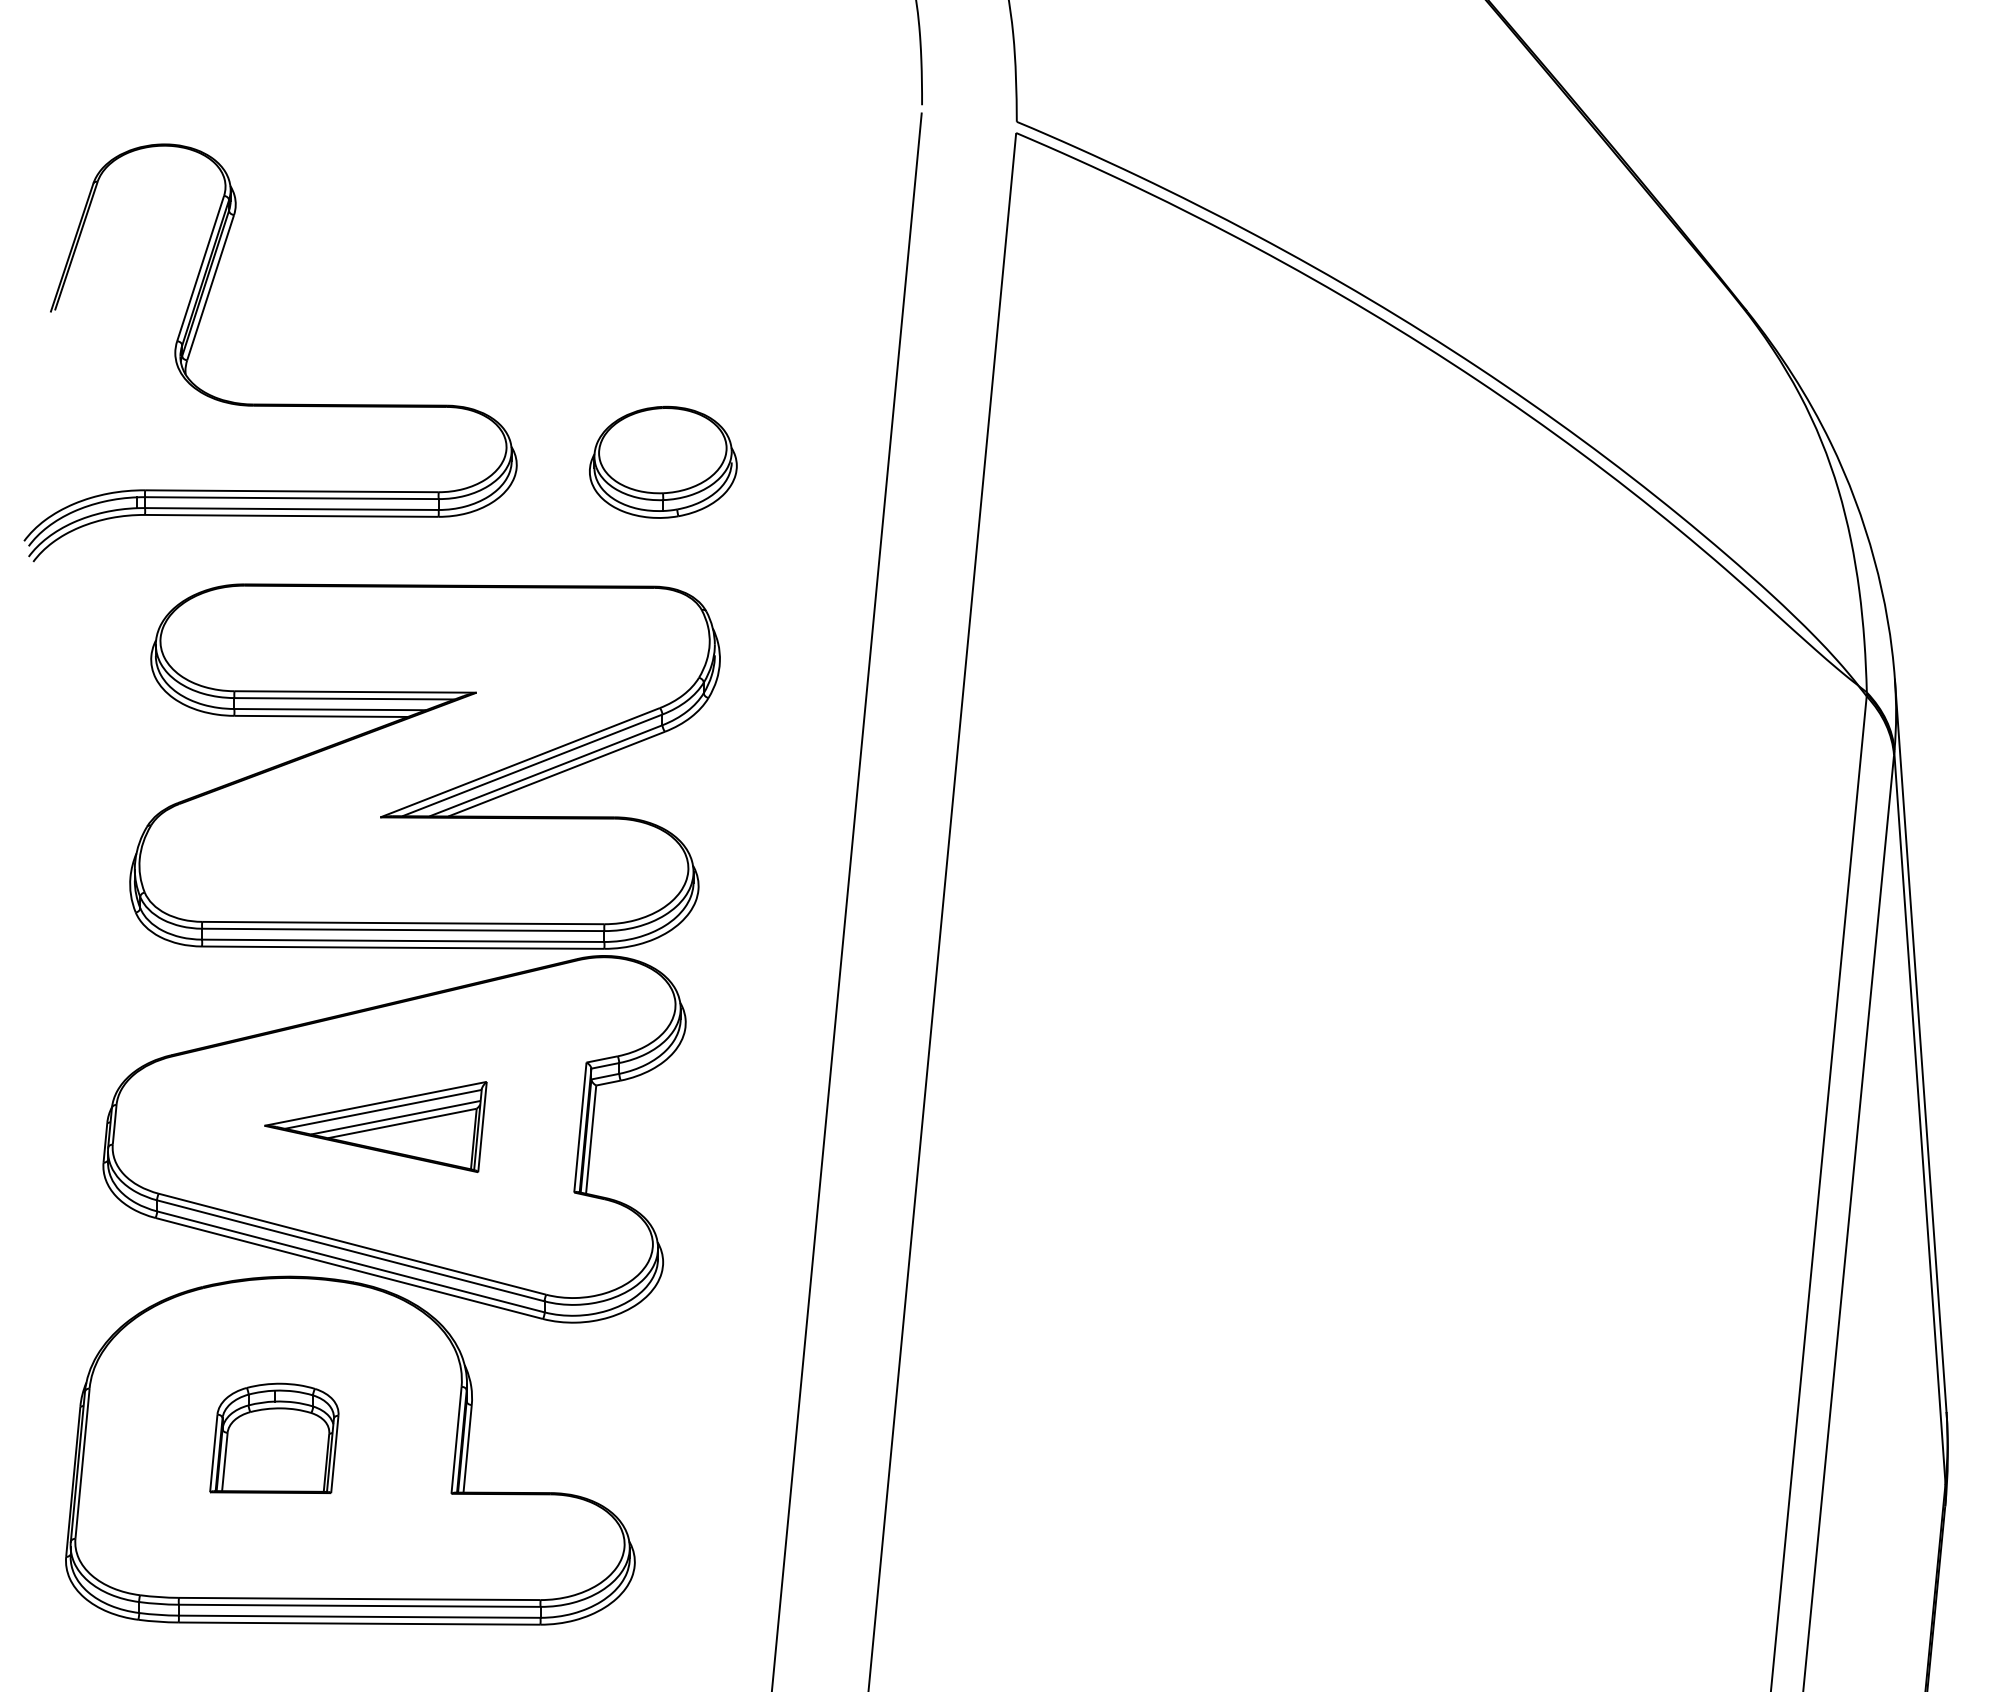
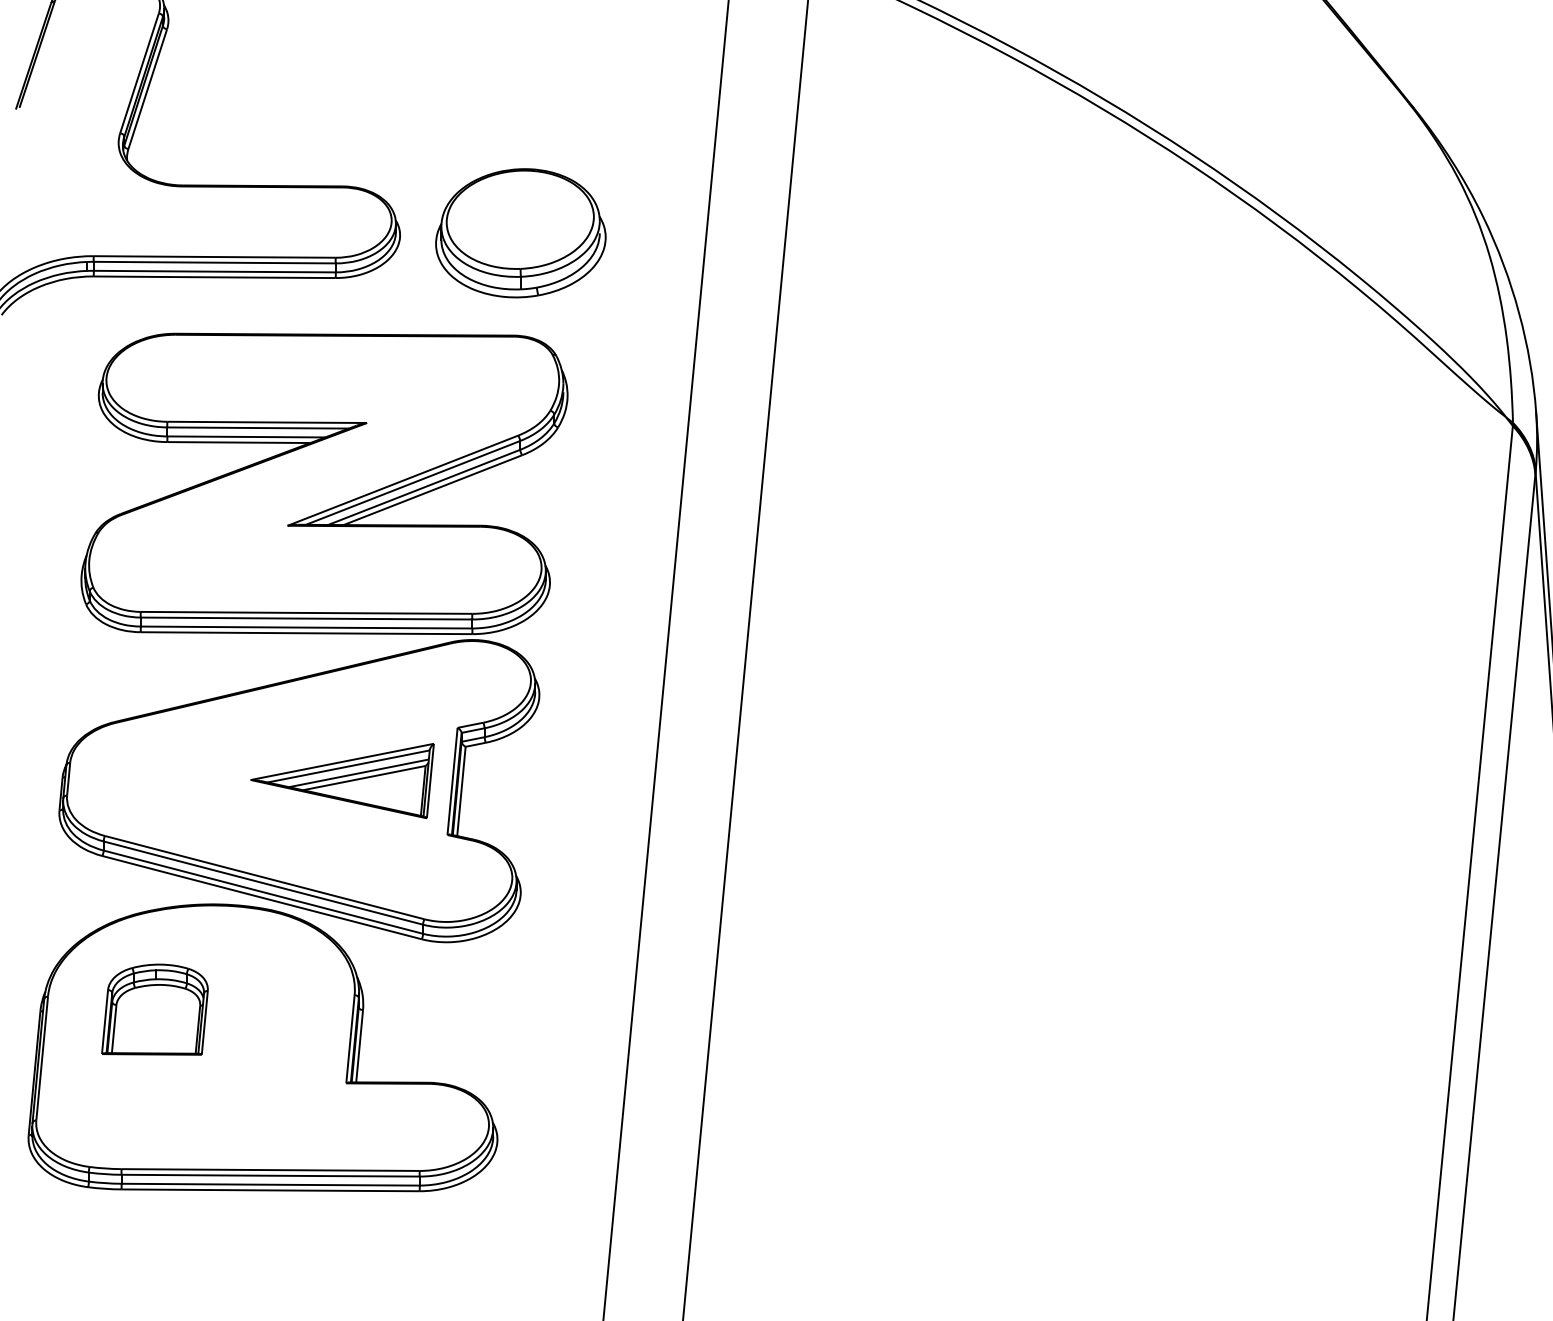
part: (663, 461) -> (521, 232), size x1.4
part: (375, 1126) -> (342, 780), moved
part: (274, 1438) -> (155, 1009), moved

